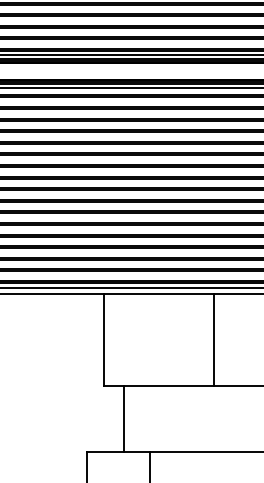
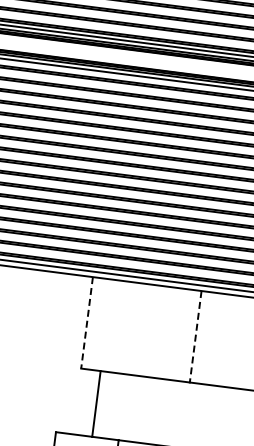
line: (104, 340) -> (87, 323), solid -> dashed
line: (213, 340) -> (195, 337), solid -> dashed

